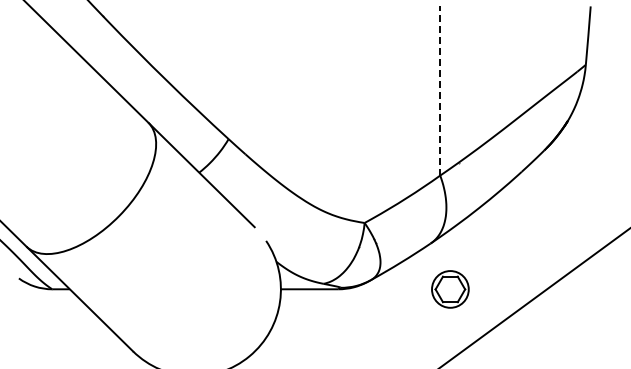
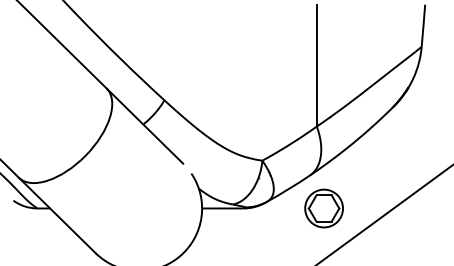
line: (440, 90) -> (317, 65), dashed -> solid
part: (450, 289) -> (324, 208), size x1.43

